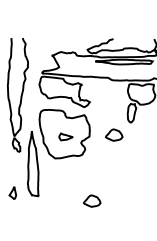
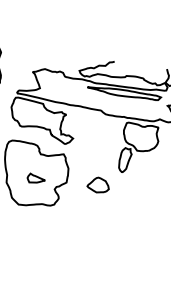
part: (92, 200) -> (58, 265), removed

